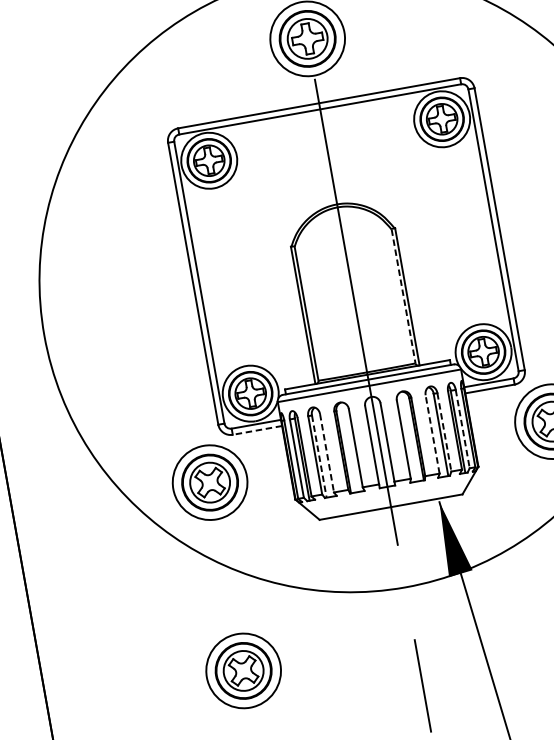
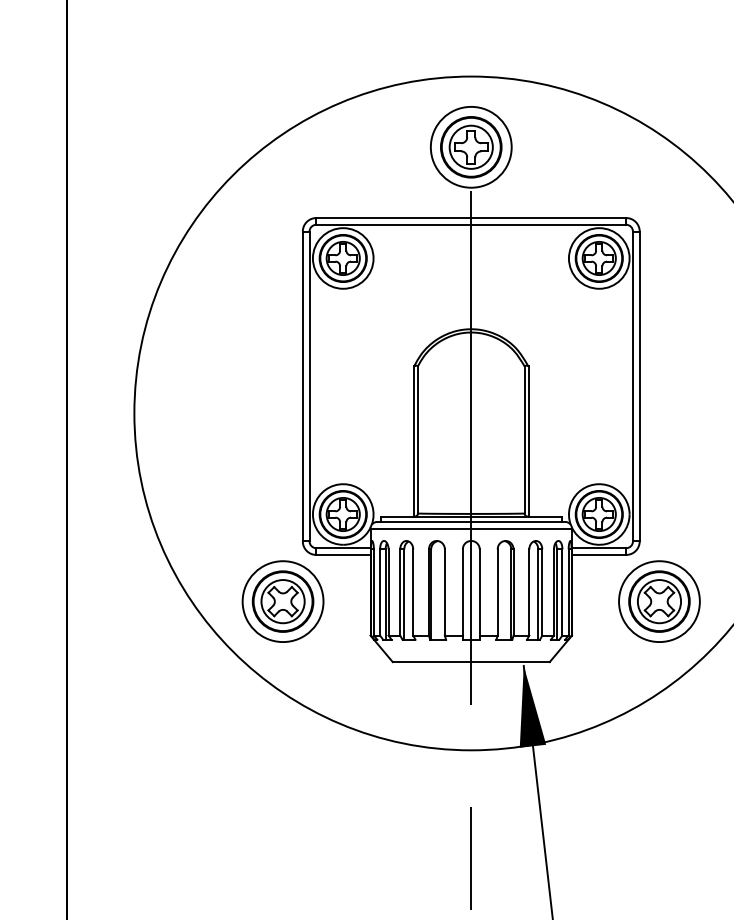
line: (403, 296) -> (524, 439), dashed -> solid
line: (462, 429) -> (562, 593), dashed -> solid
line: (256, 430) -> (342, 554), dashed -> solid
line: (444, 433) -> (542, 593), dashed -> solid
line: (432, 434) -> (529, 592), dashed -> solid
line: (327, 454) -> (413, 593), dashed -> solid
line: (319, 457) -> (404, 595), dashed -> solid
part: (243, 670) -> (282, 808), removed

